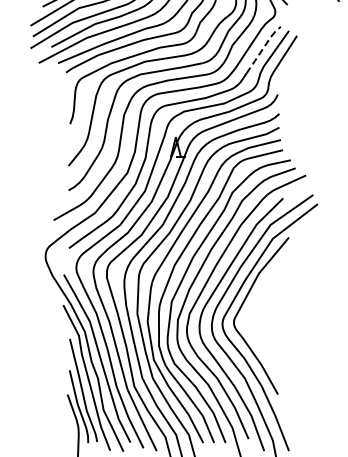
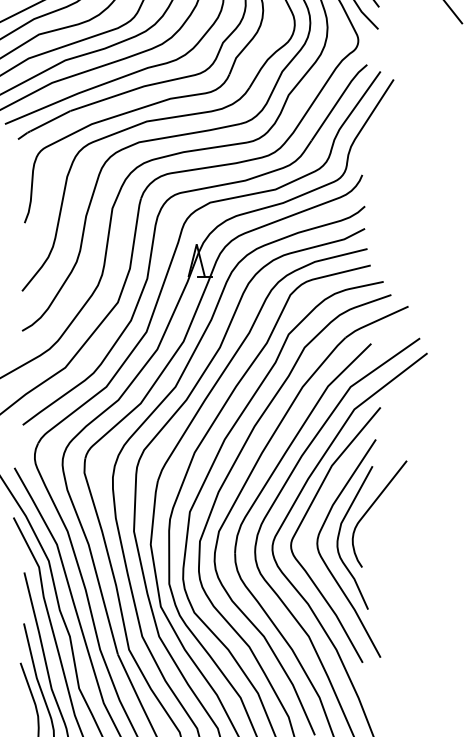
line: (263, 47) -> (339, 98), dashed -> solid
part: (277, 324) -> (361, 548), added

